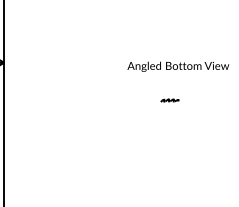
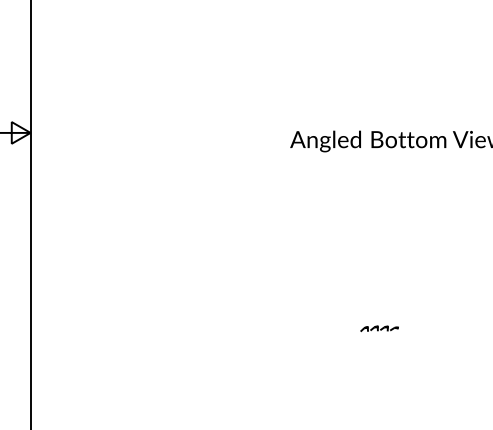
part: (169, 100) -> (378, 328), moved

